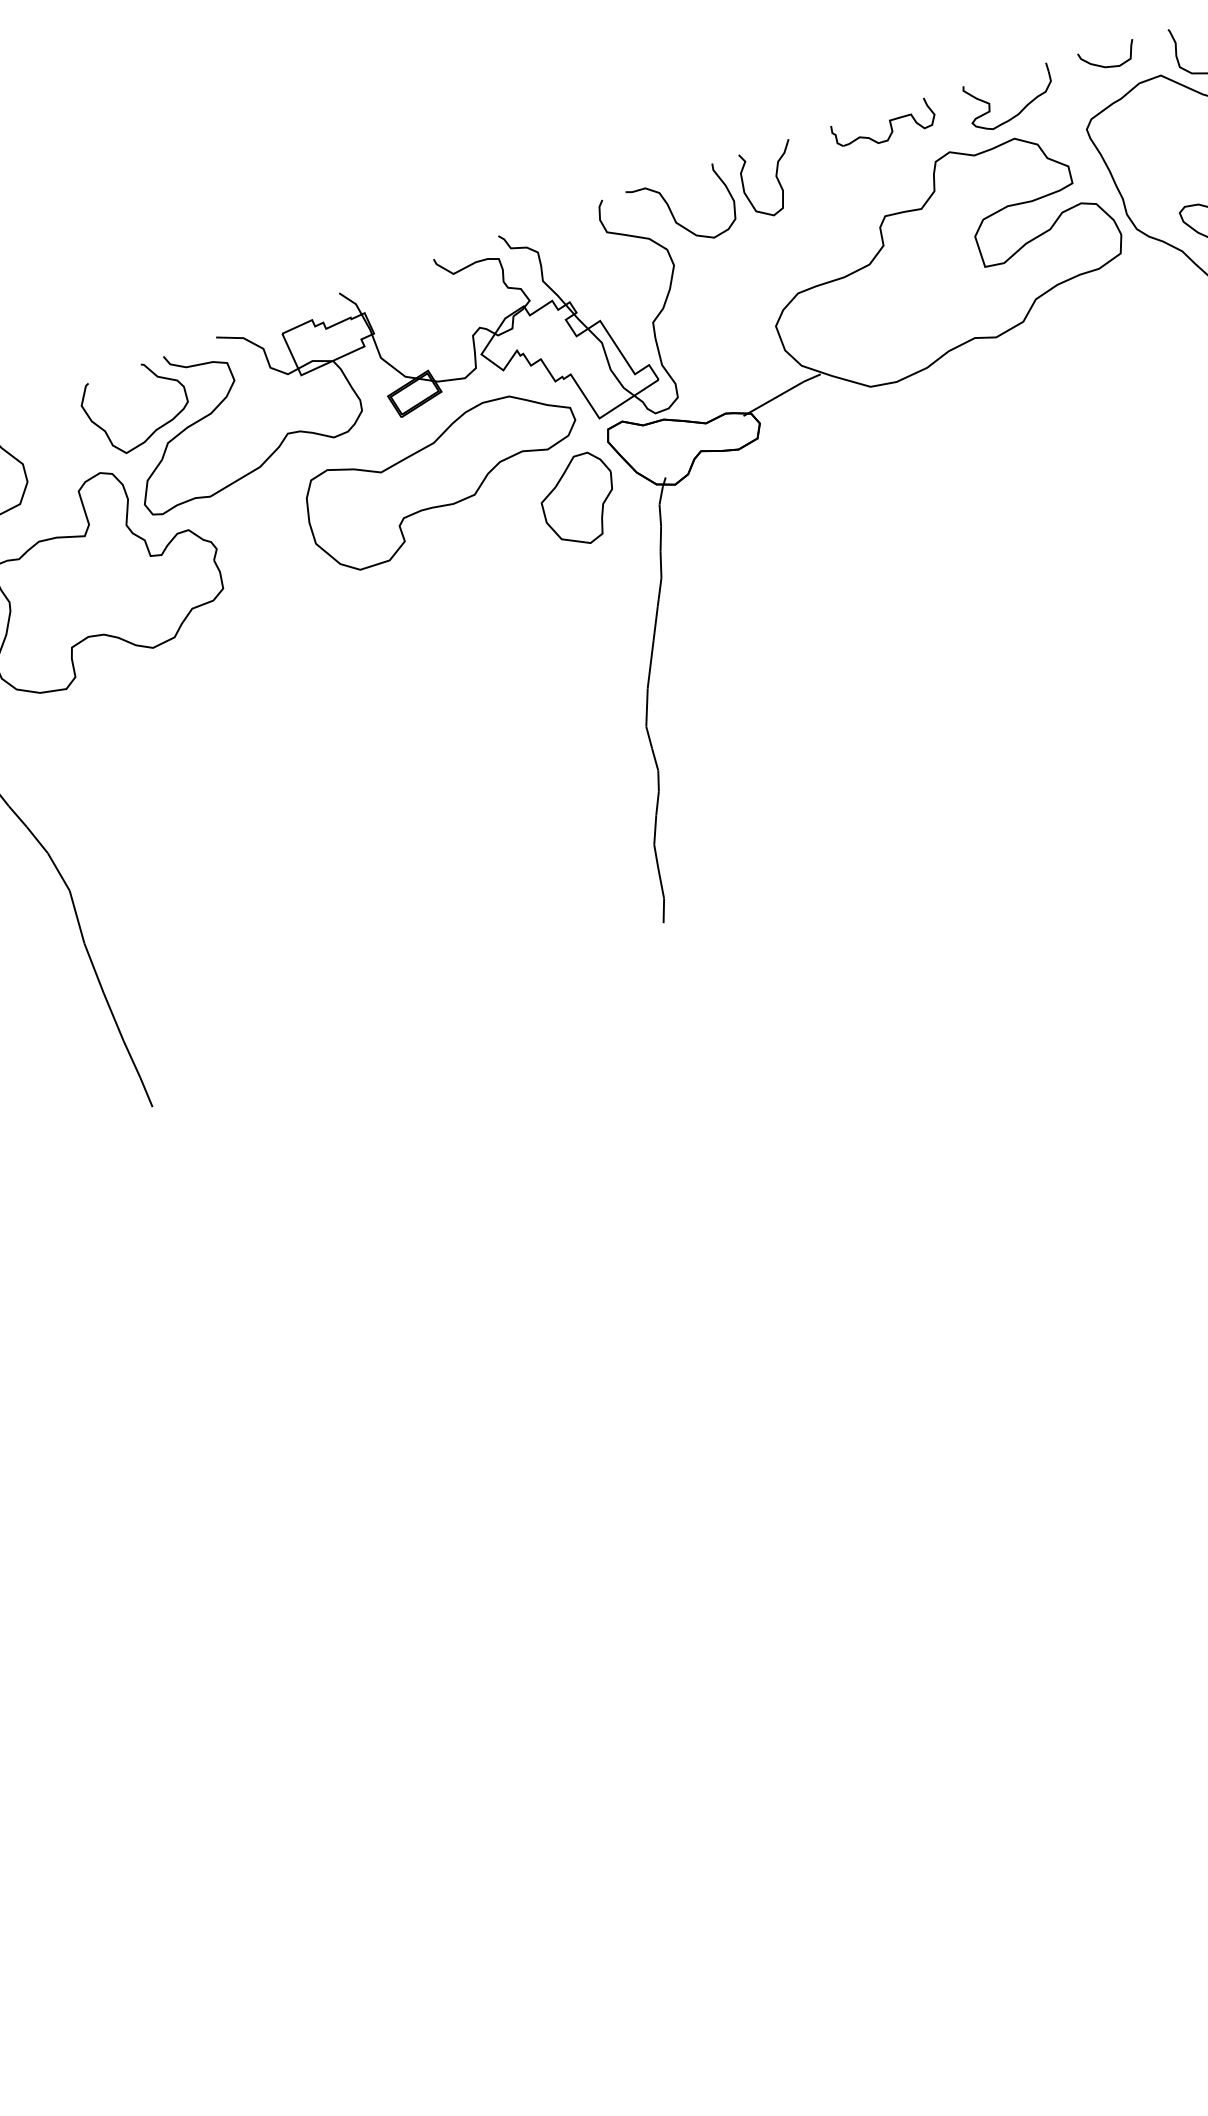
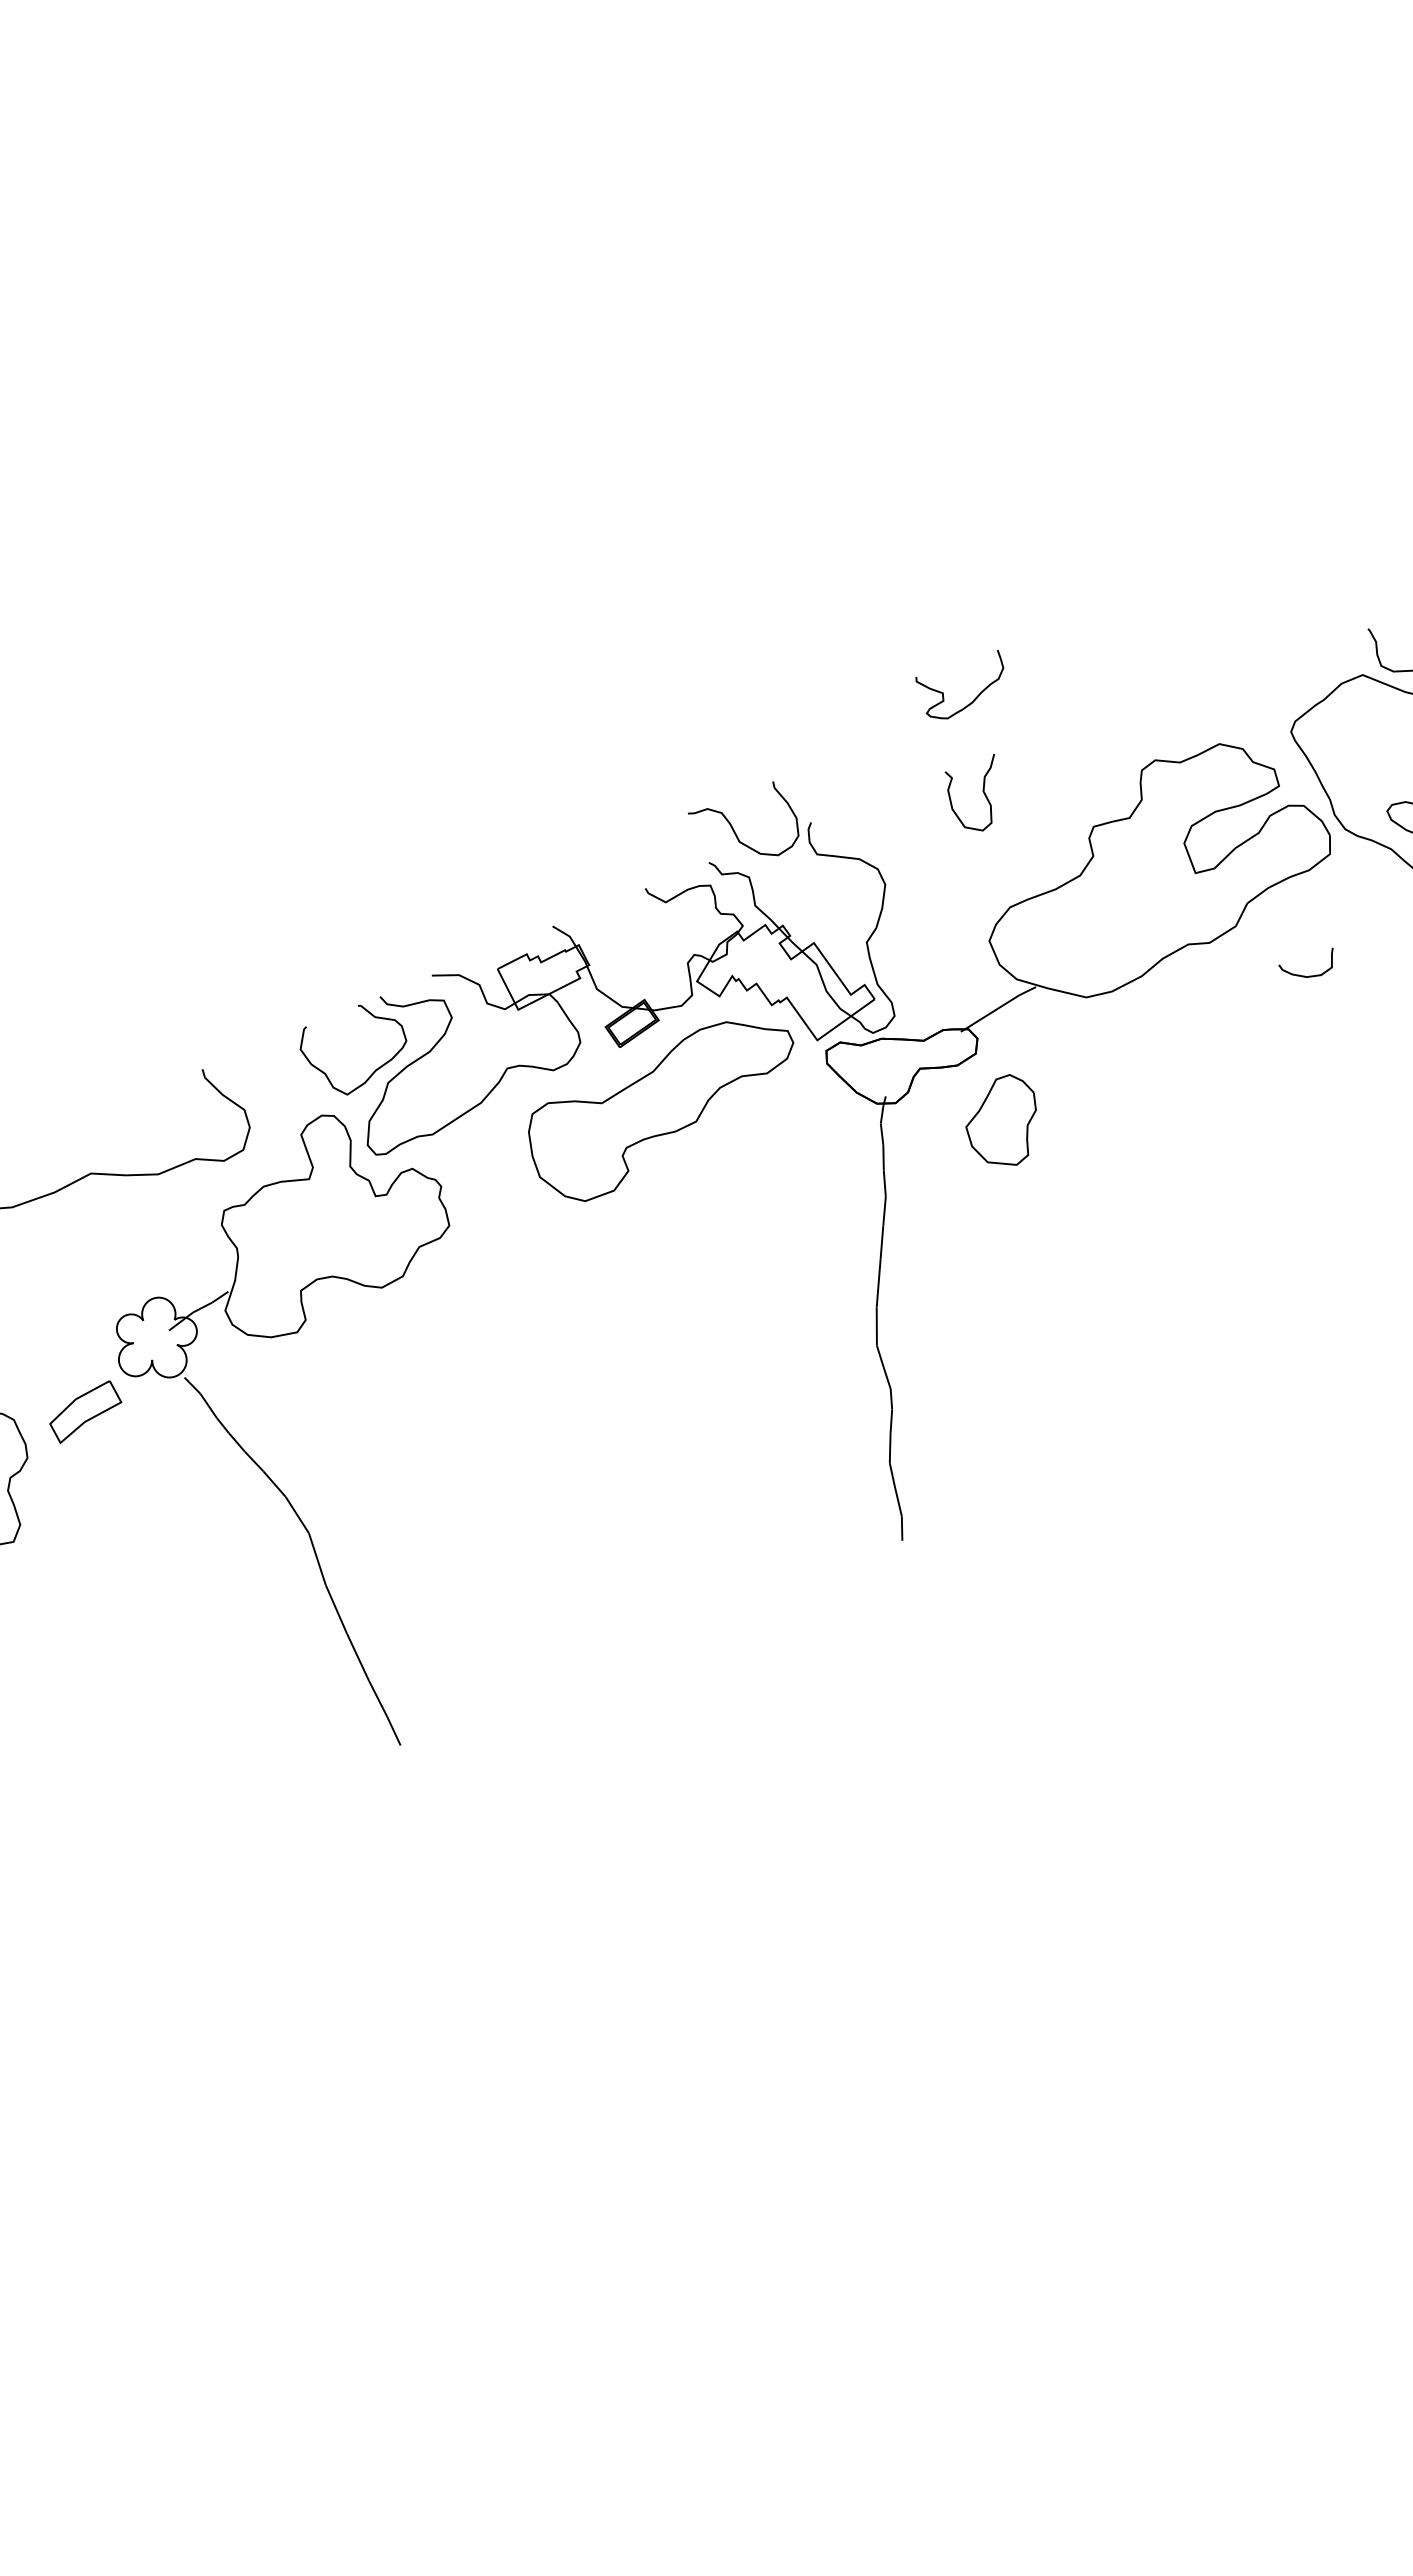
curve: (1103, 65) -> (1305, 975), moved
part: (989, 102) -> (943, 692), moved
part: (888, 121) -> (1093, 732), removed
curve: (668, 204) -> (731, 824), moved
part: (576, 496) -> (1000, 1119), moved

